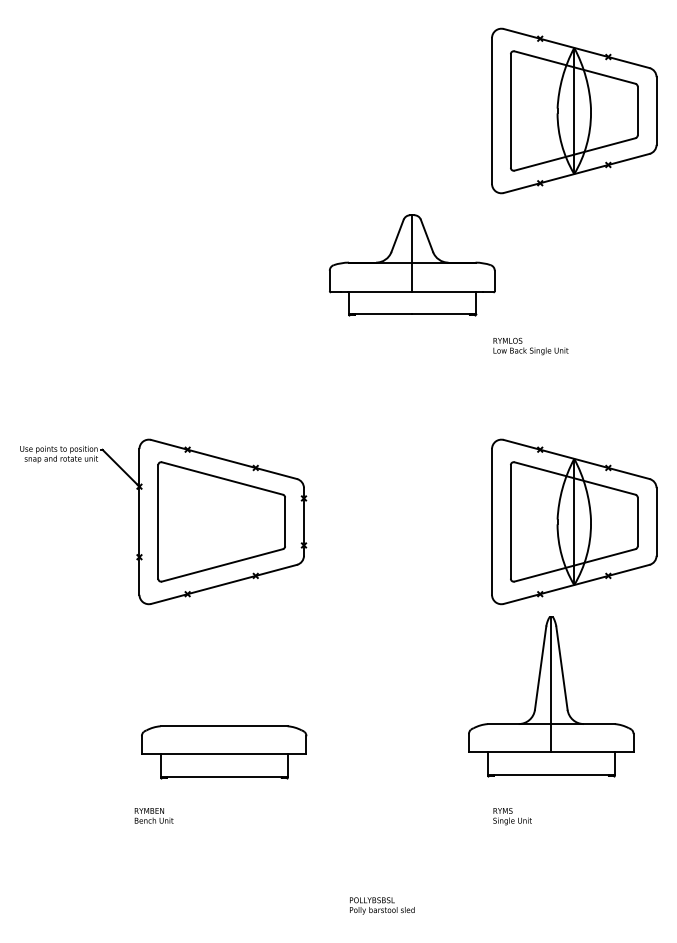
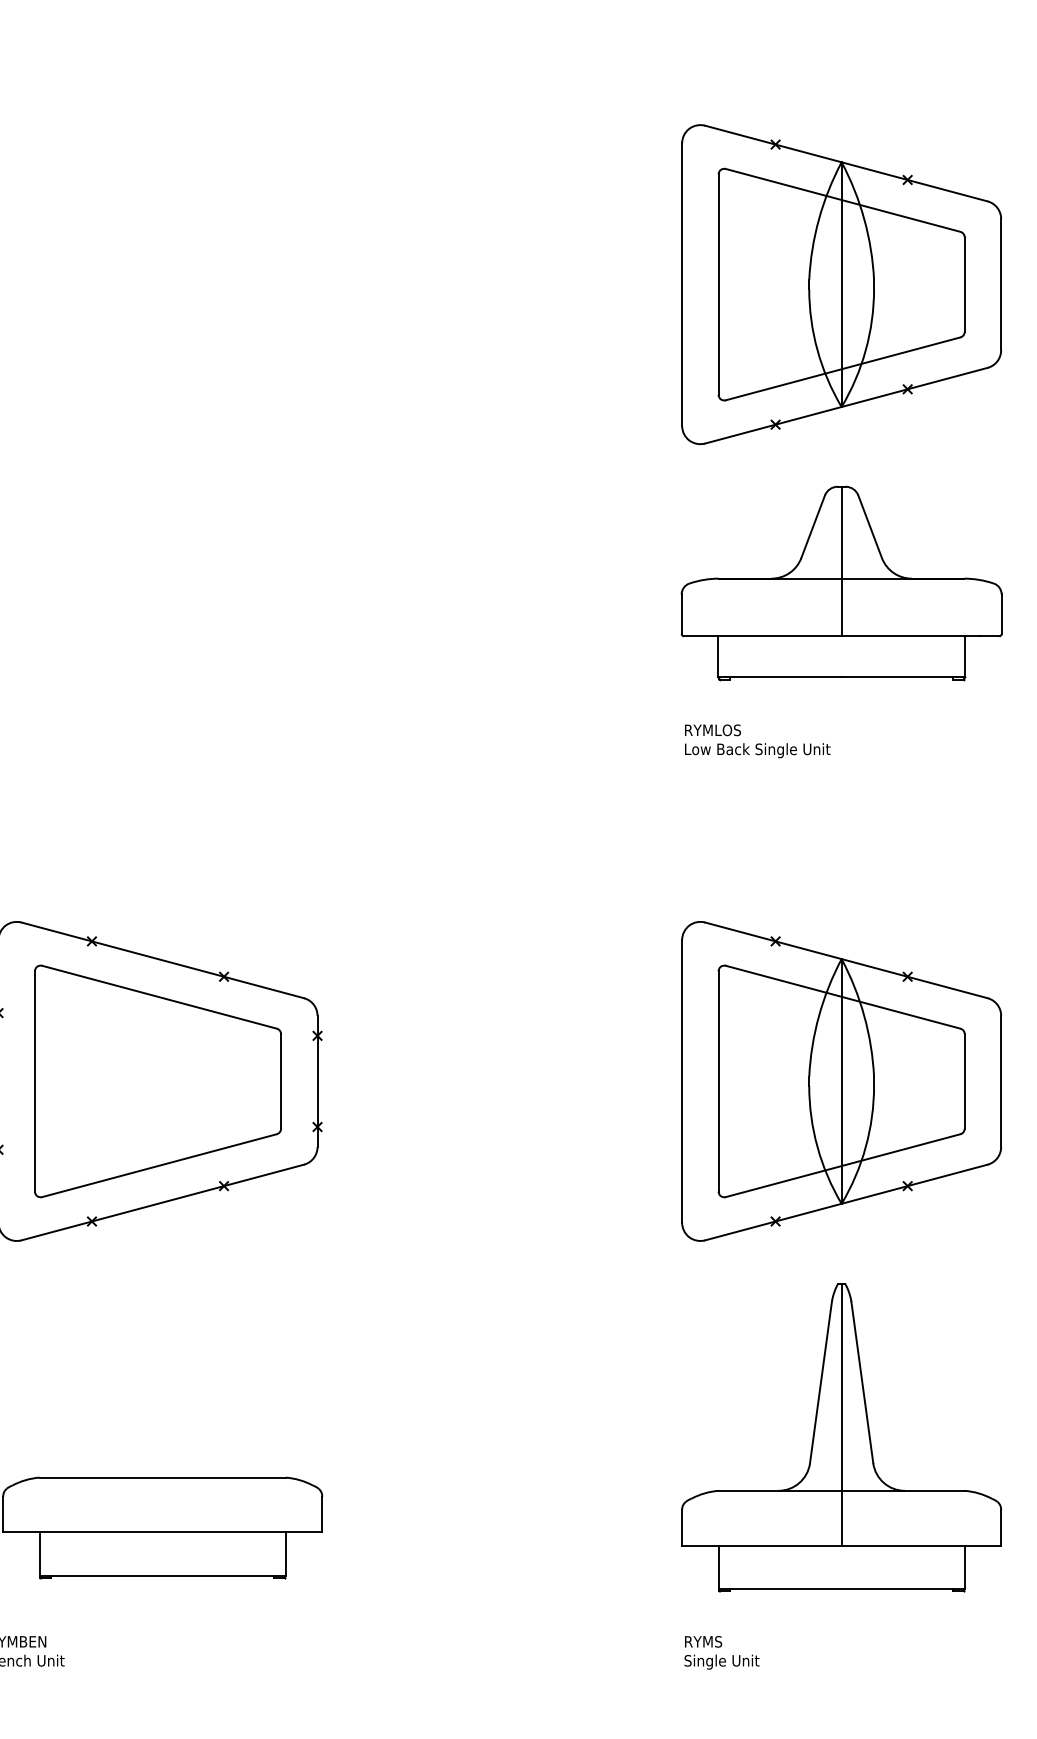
part: (412, 265) -> (842, 584), moved
part: (551, 696) -> (842, 1437), moved

